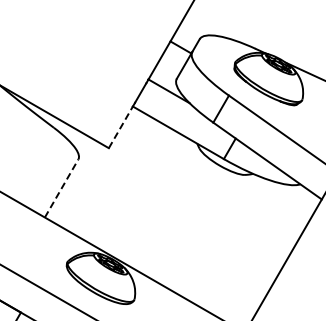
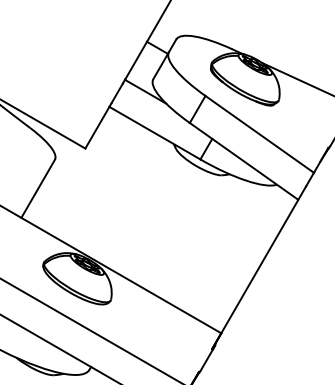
line: (120, 127) -> (97, 127), dashed -> solid
line: (61, 188) -> (38, 188), dashed -> solid

